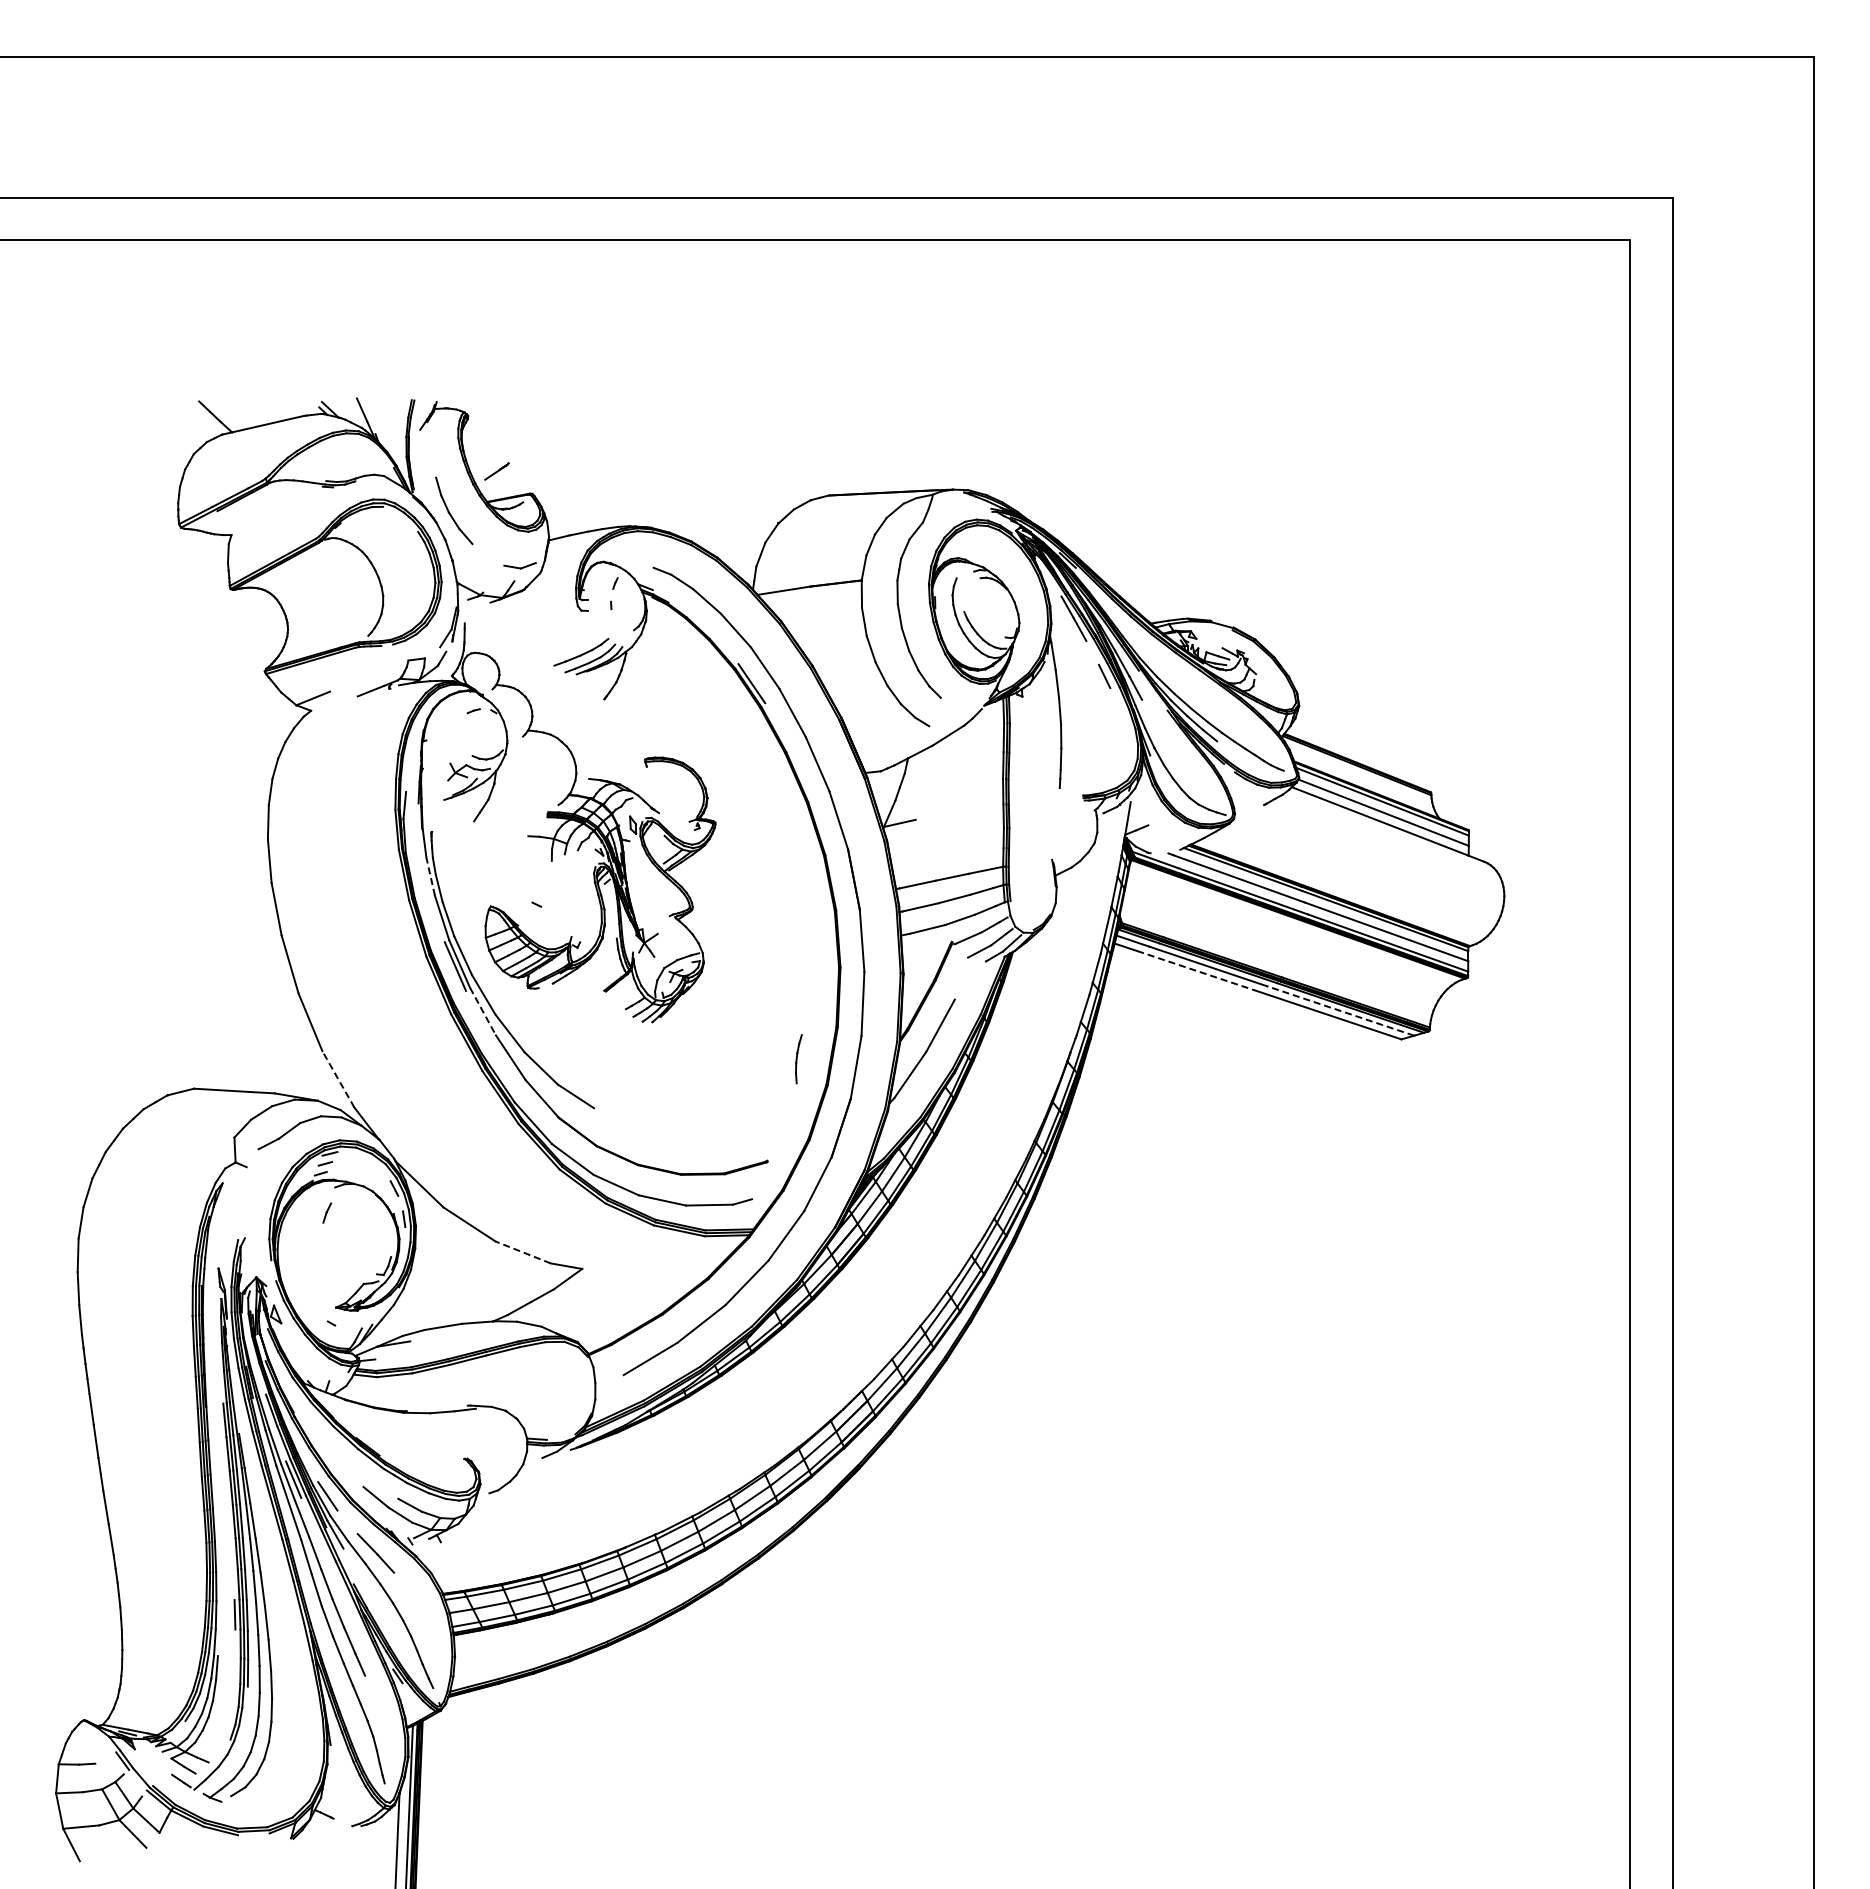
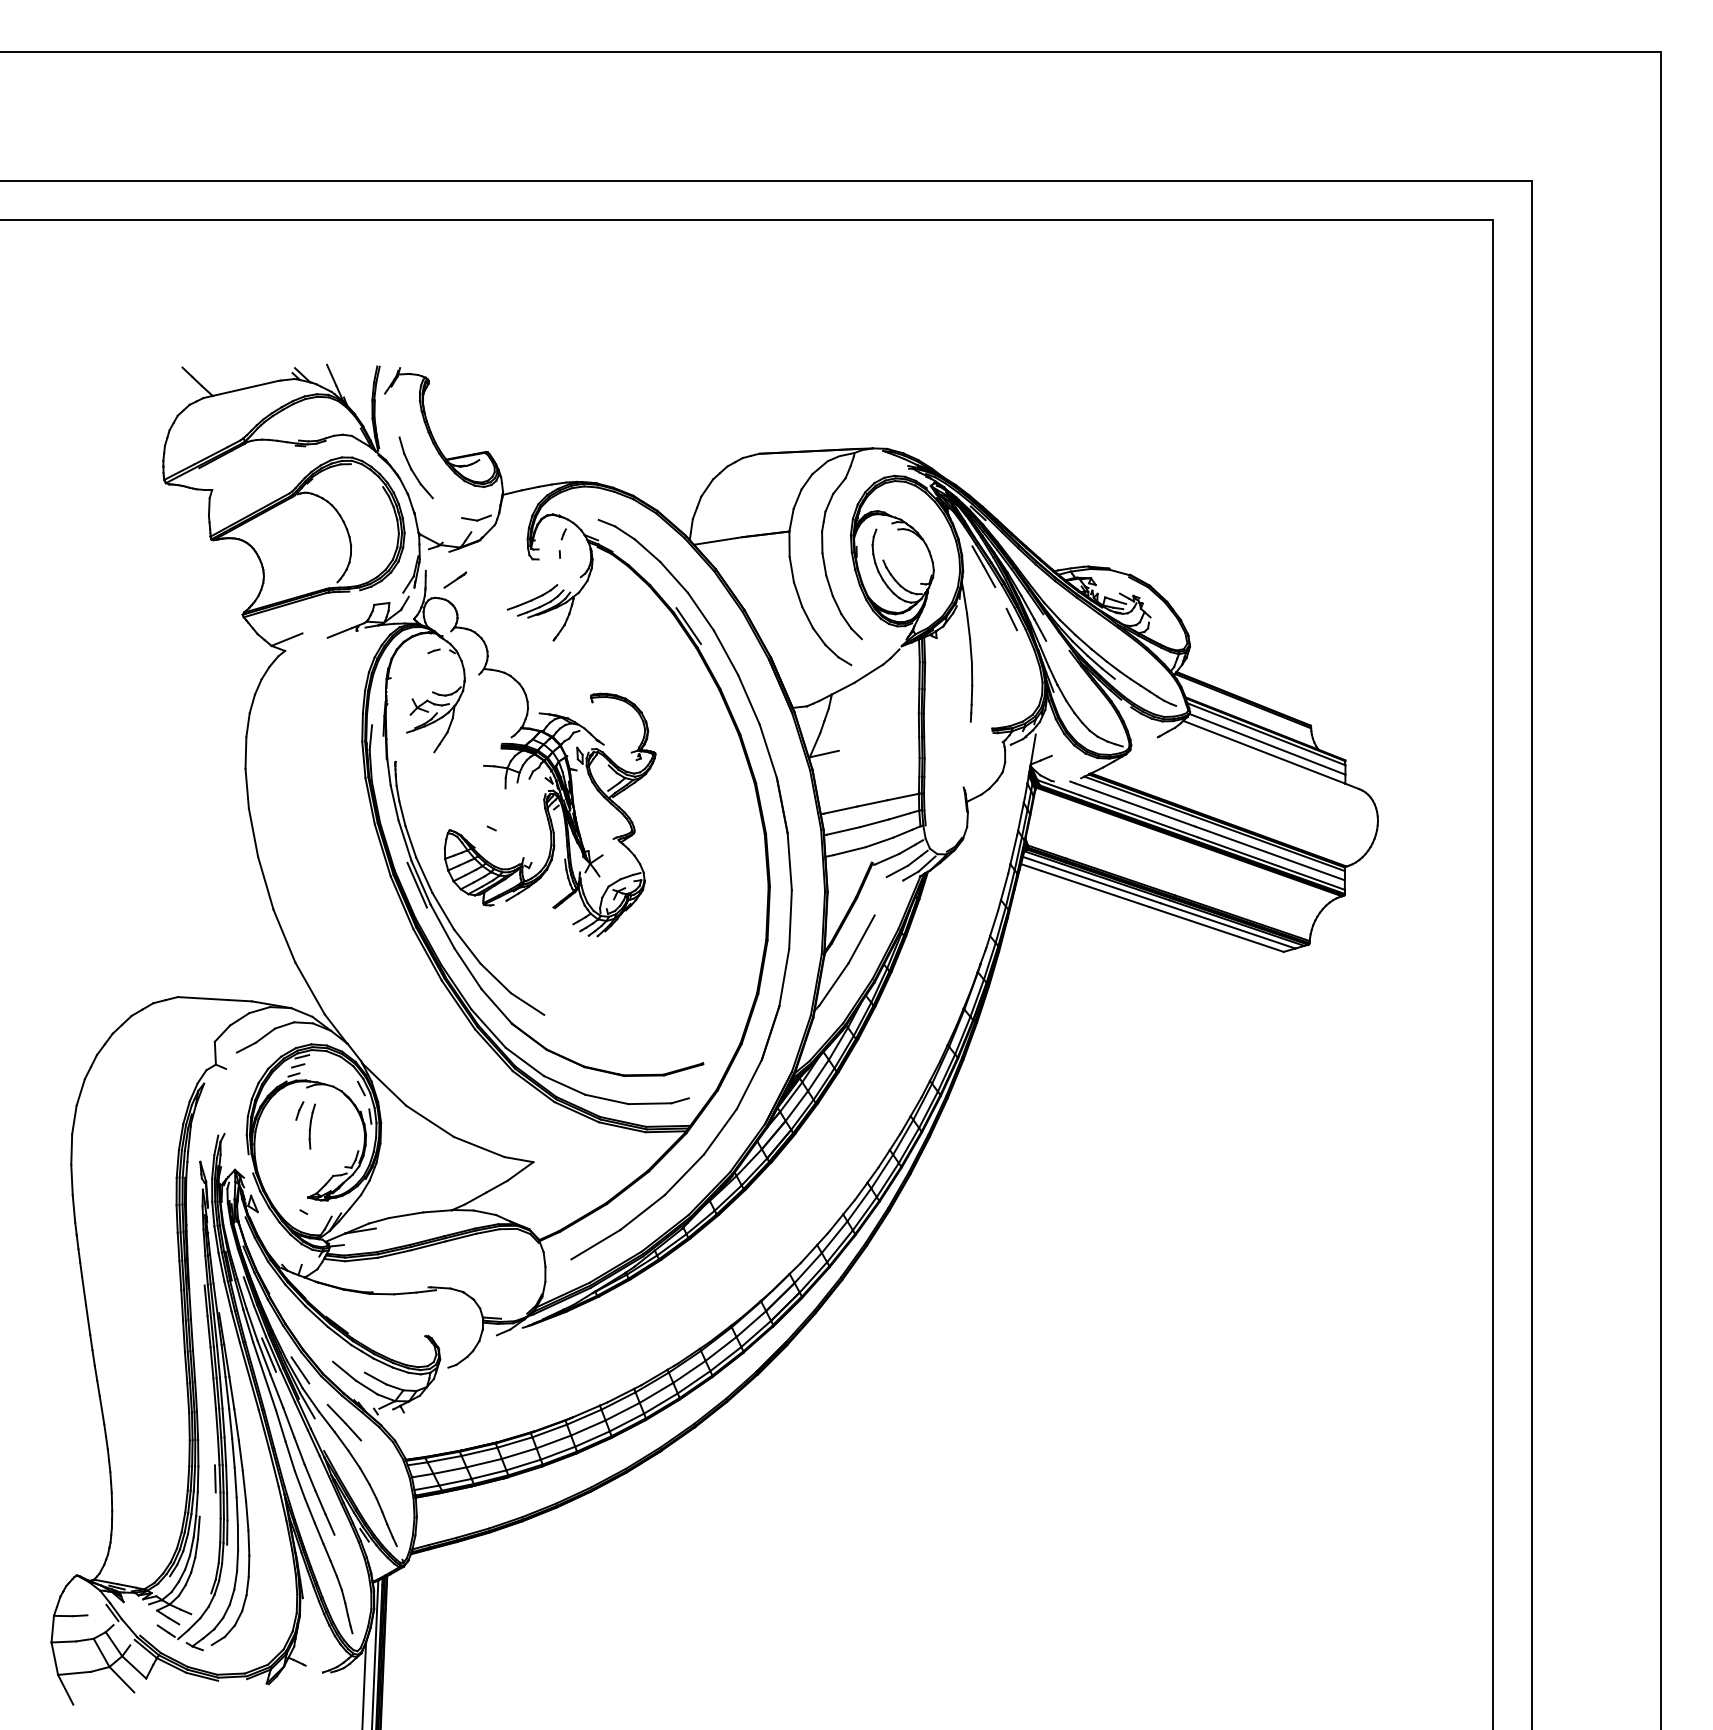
line: (496, 471) -> (454, 580), moved
line: (430, 876) -> (394, 802), dashed -> solid
line: (1196, 970) -> (1096, 888), dashed -> solid
line: (1340, 1011) -> (1227, 926), dashed -> solid
line: (483, 1012) -> (442, 927), dashed -> solid
part: (798, 1059) -> (311, 1126), moved
line: (338, 1078) -> (310, 987), dashed -> solid
line: (523, 1252) -> (479, 1147), dashed -> solid

